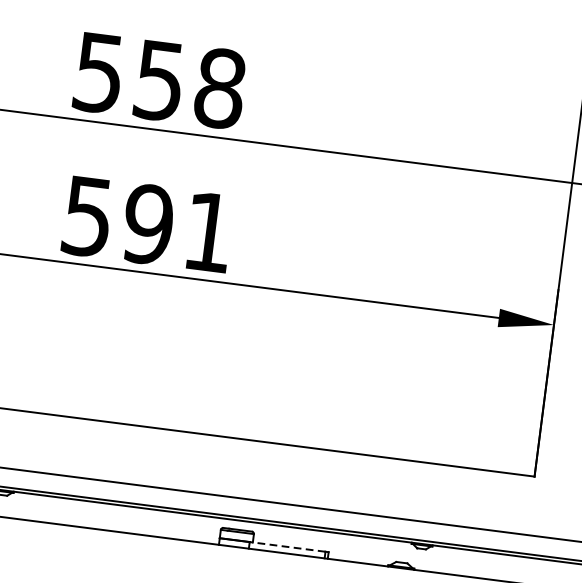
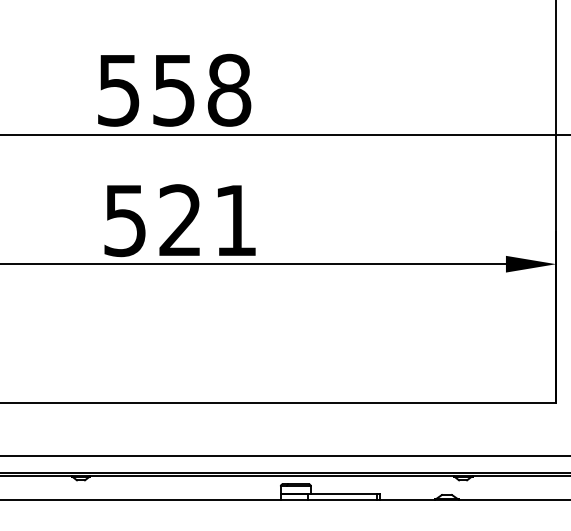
text: (148, 224) -> (180, 220), 591 -> 521
line: (287, 547) -> (342, 494), dashed -> solid

